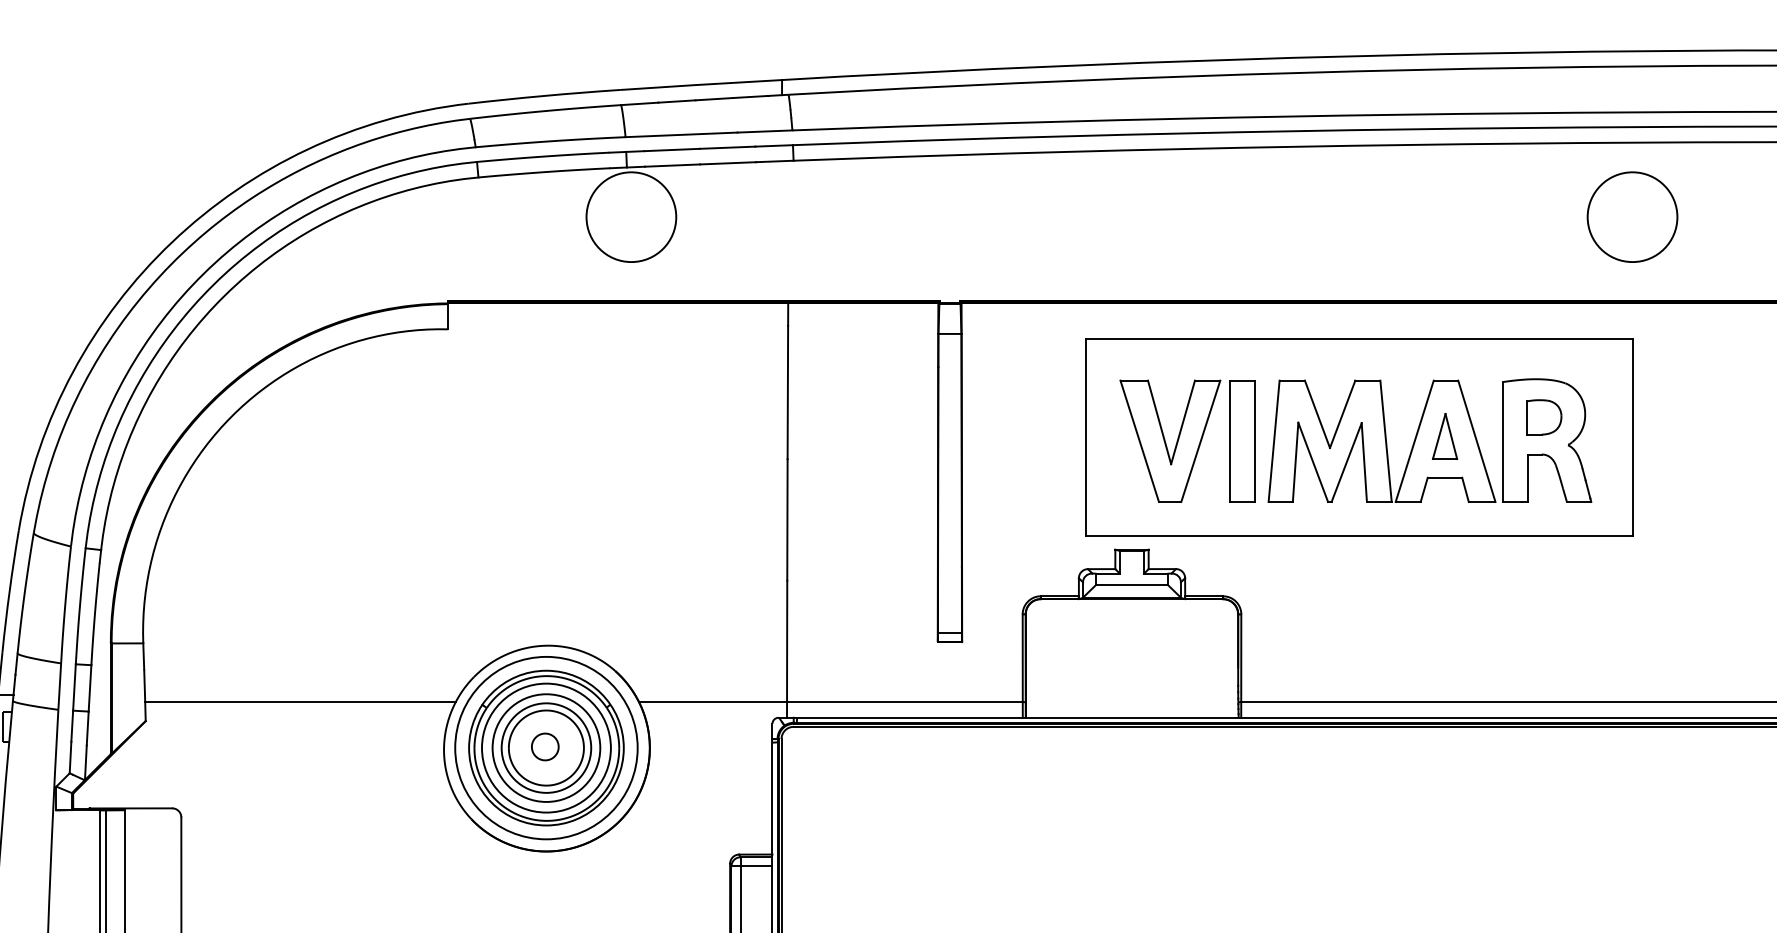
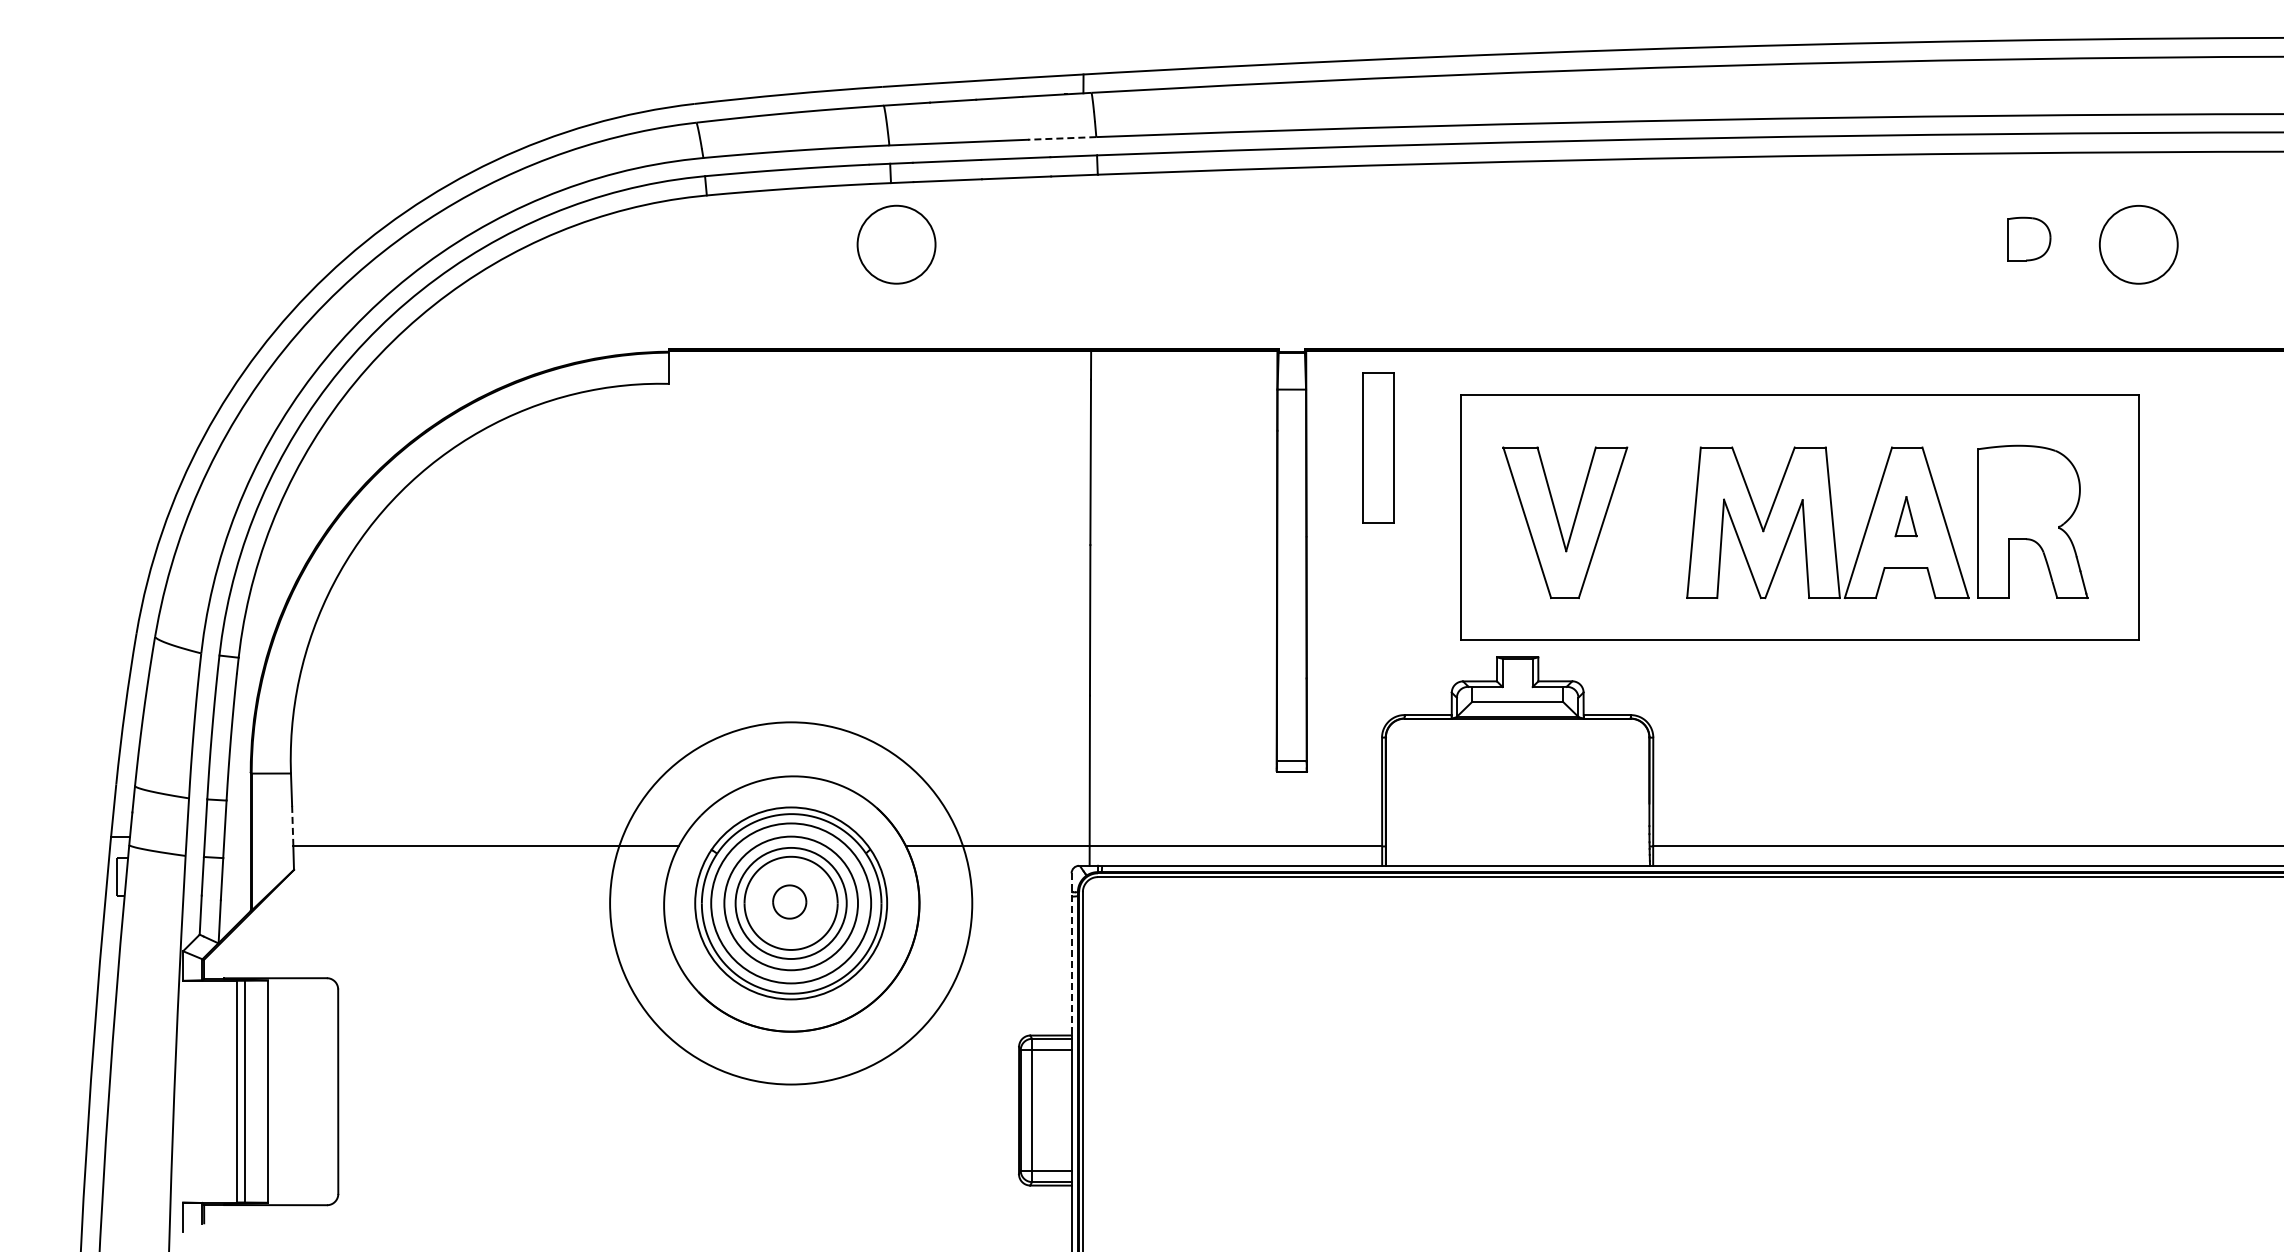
line: (764, 131) -> (1061, 138), solid -> dashed
circle: (631, 217) -> (896, 244), size x0.7
circle: (1632, 217) -> (2138, 244), size x0.7
part: (1544, 416) -> (2029, 238), moved
part: (1444, 436) -> (1905, 516), size x0.7
part: (1242, 441) -> (1378, 447), moved
line: (144, 686) -> (292, 827), solid -> dashed
circle: (546, 748) -> (791, 903), size x1.6
line: (772, 789) -> (1071, 954), solid -> dashed

